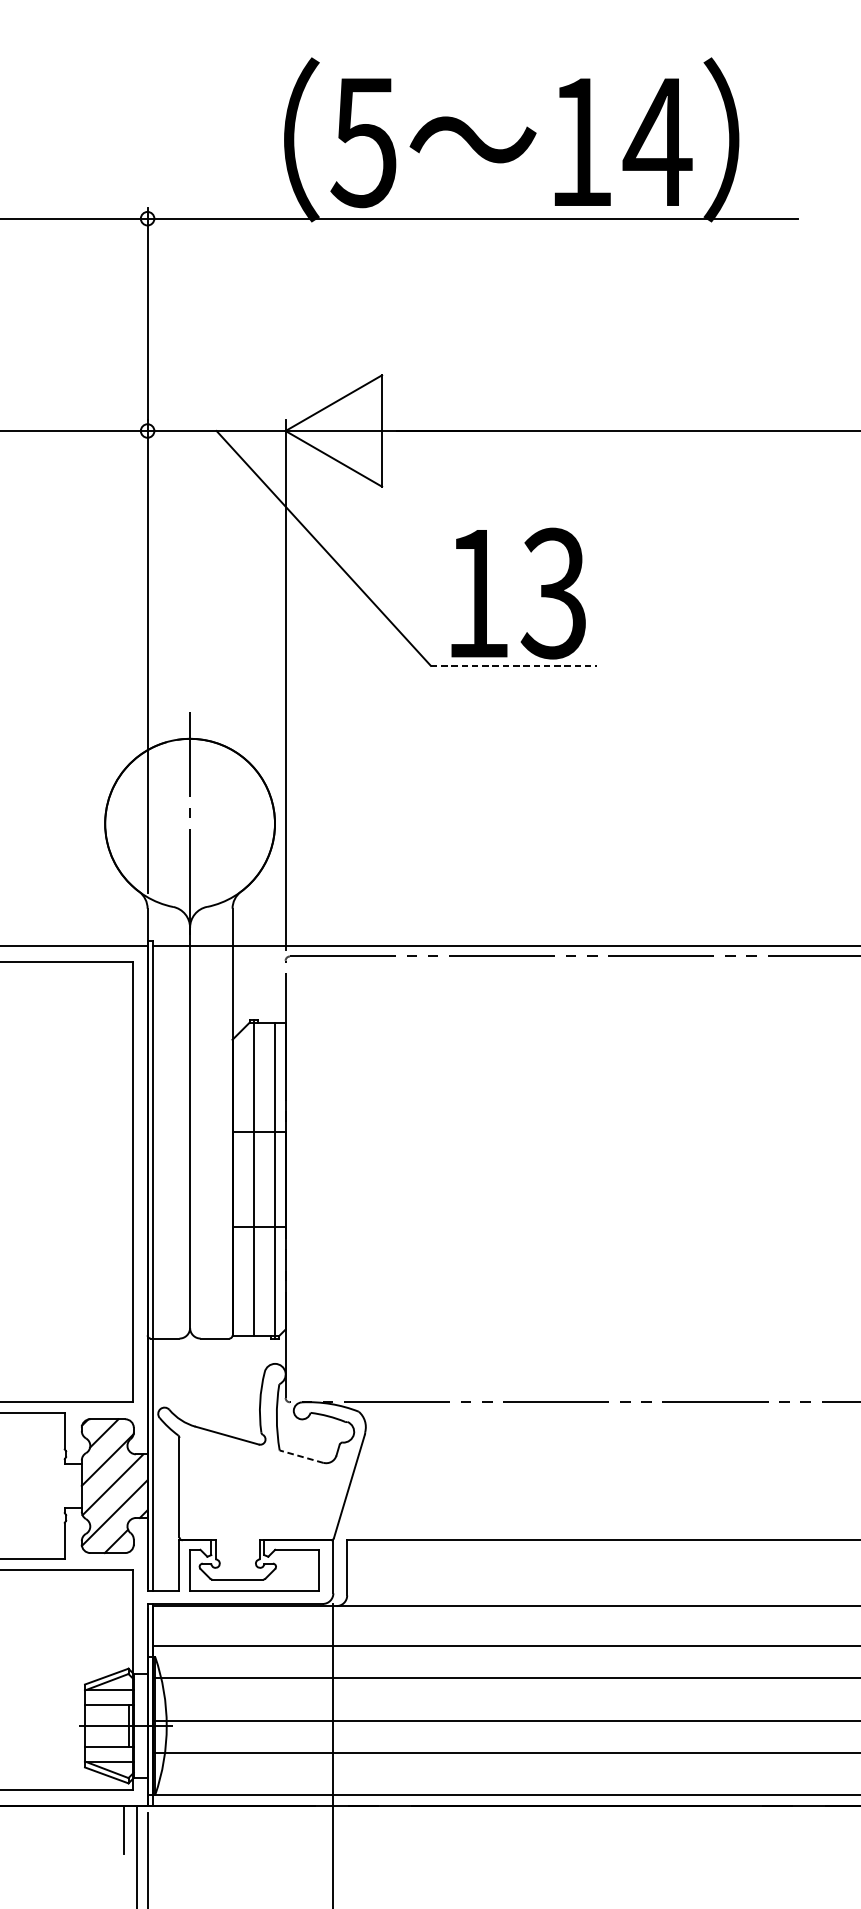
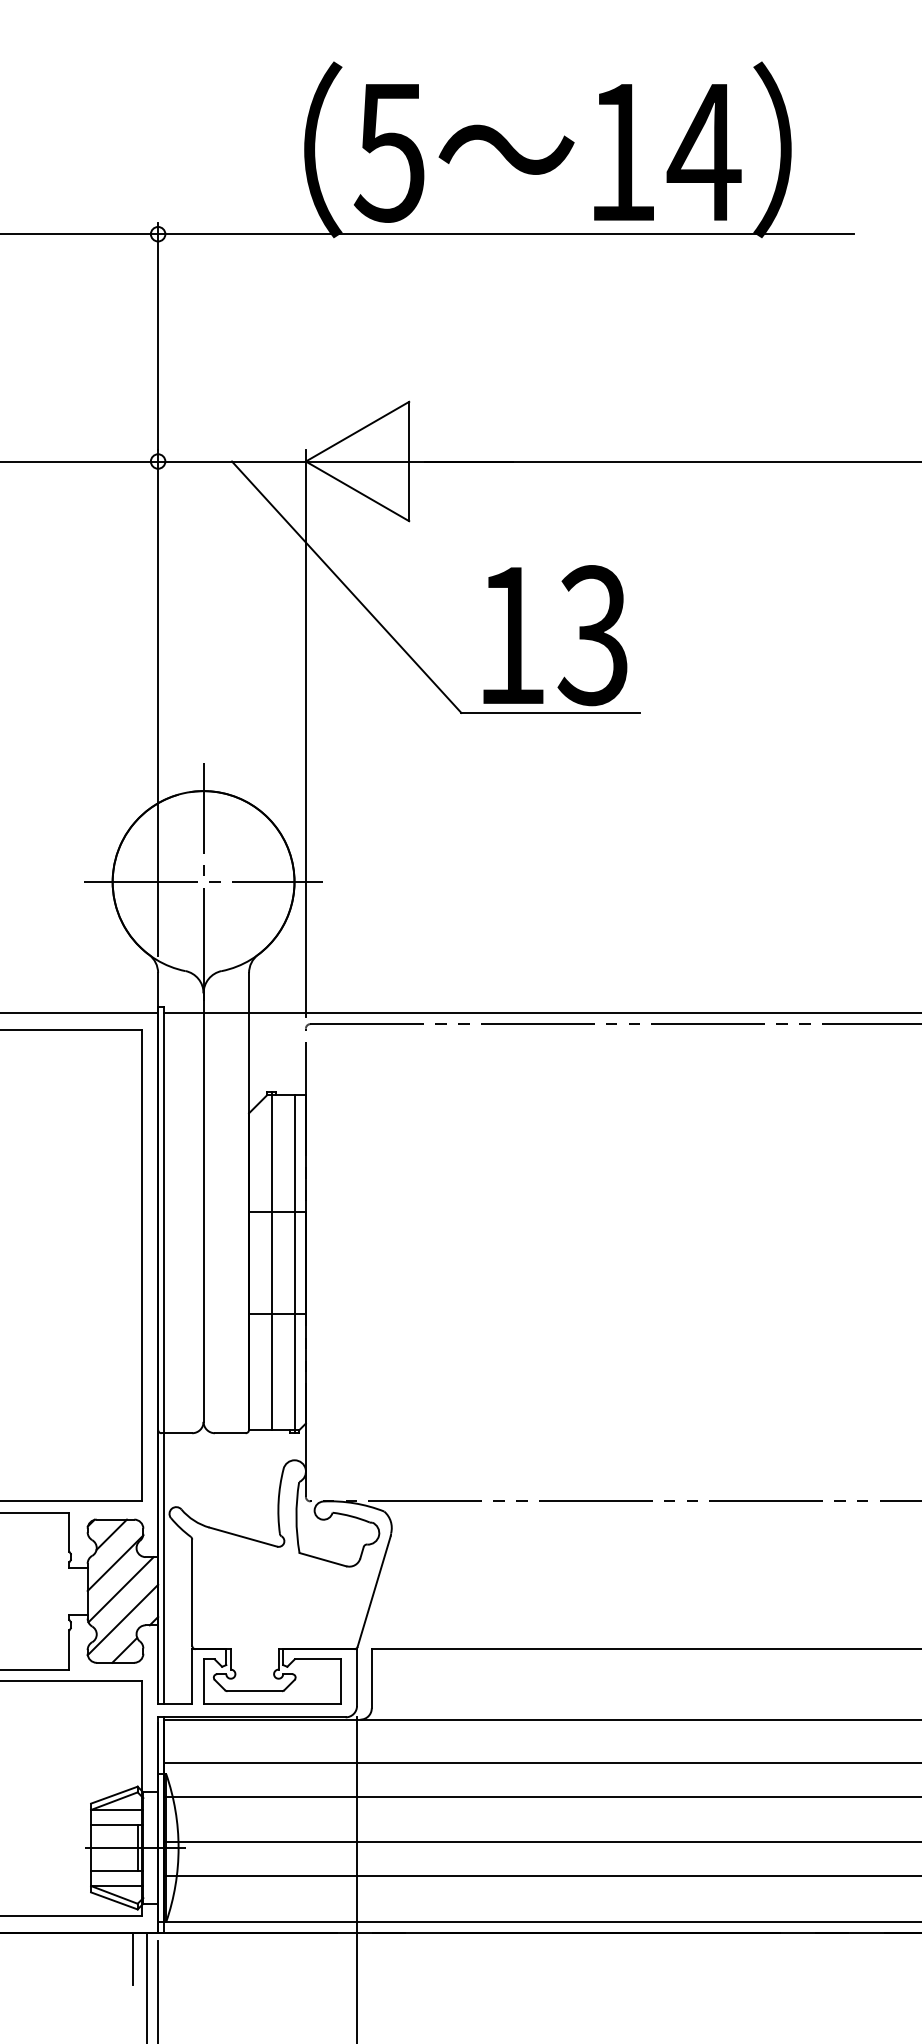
line: (514, 665) -> (550, 712), dashed -> solid
line: (189, 824) -> (203, 882), added
line: (301, 1456) -> (322, 1559), dashed -> solid

